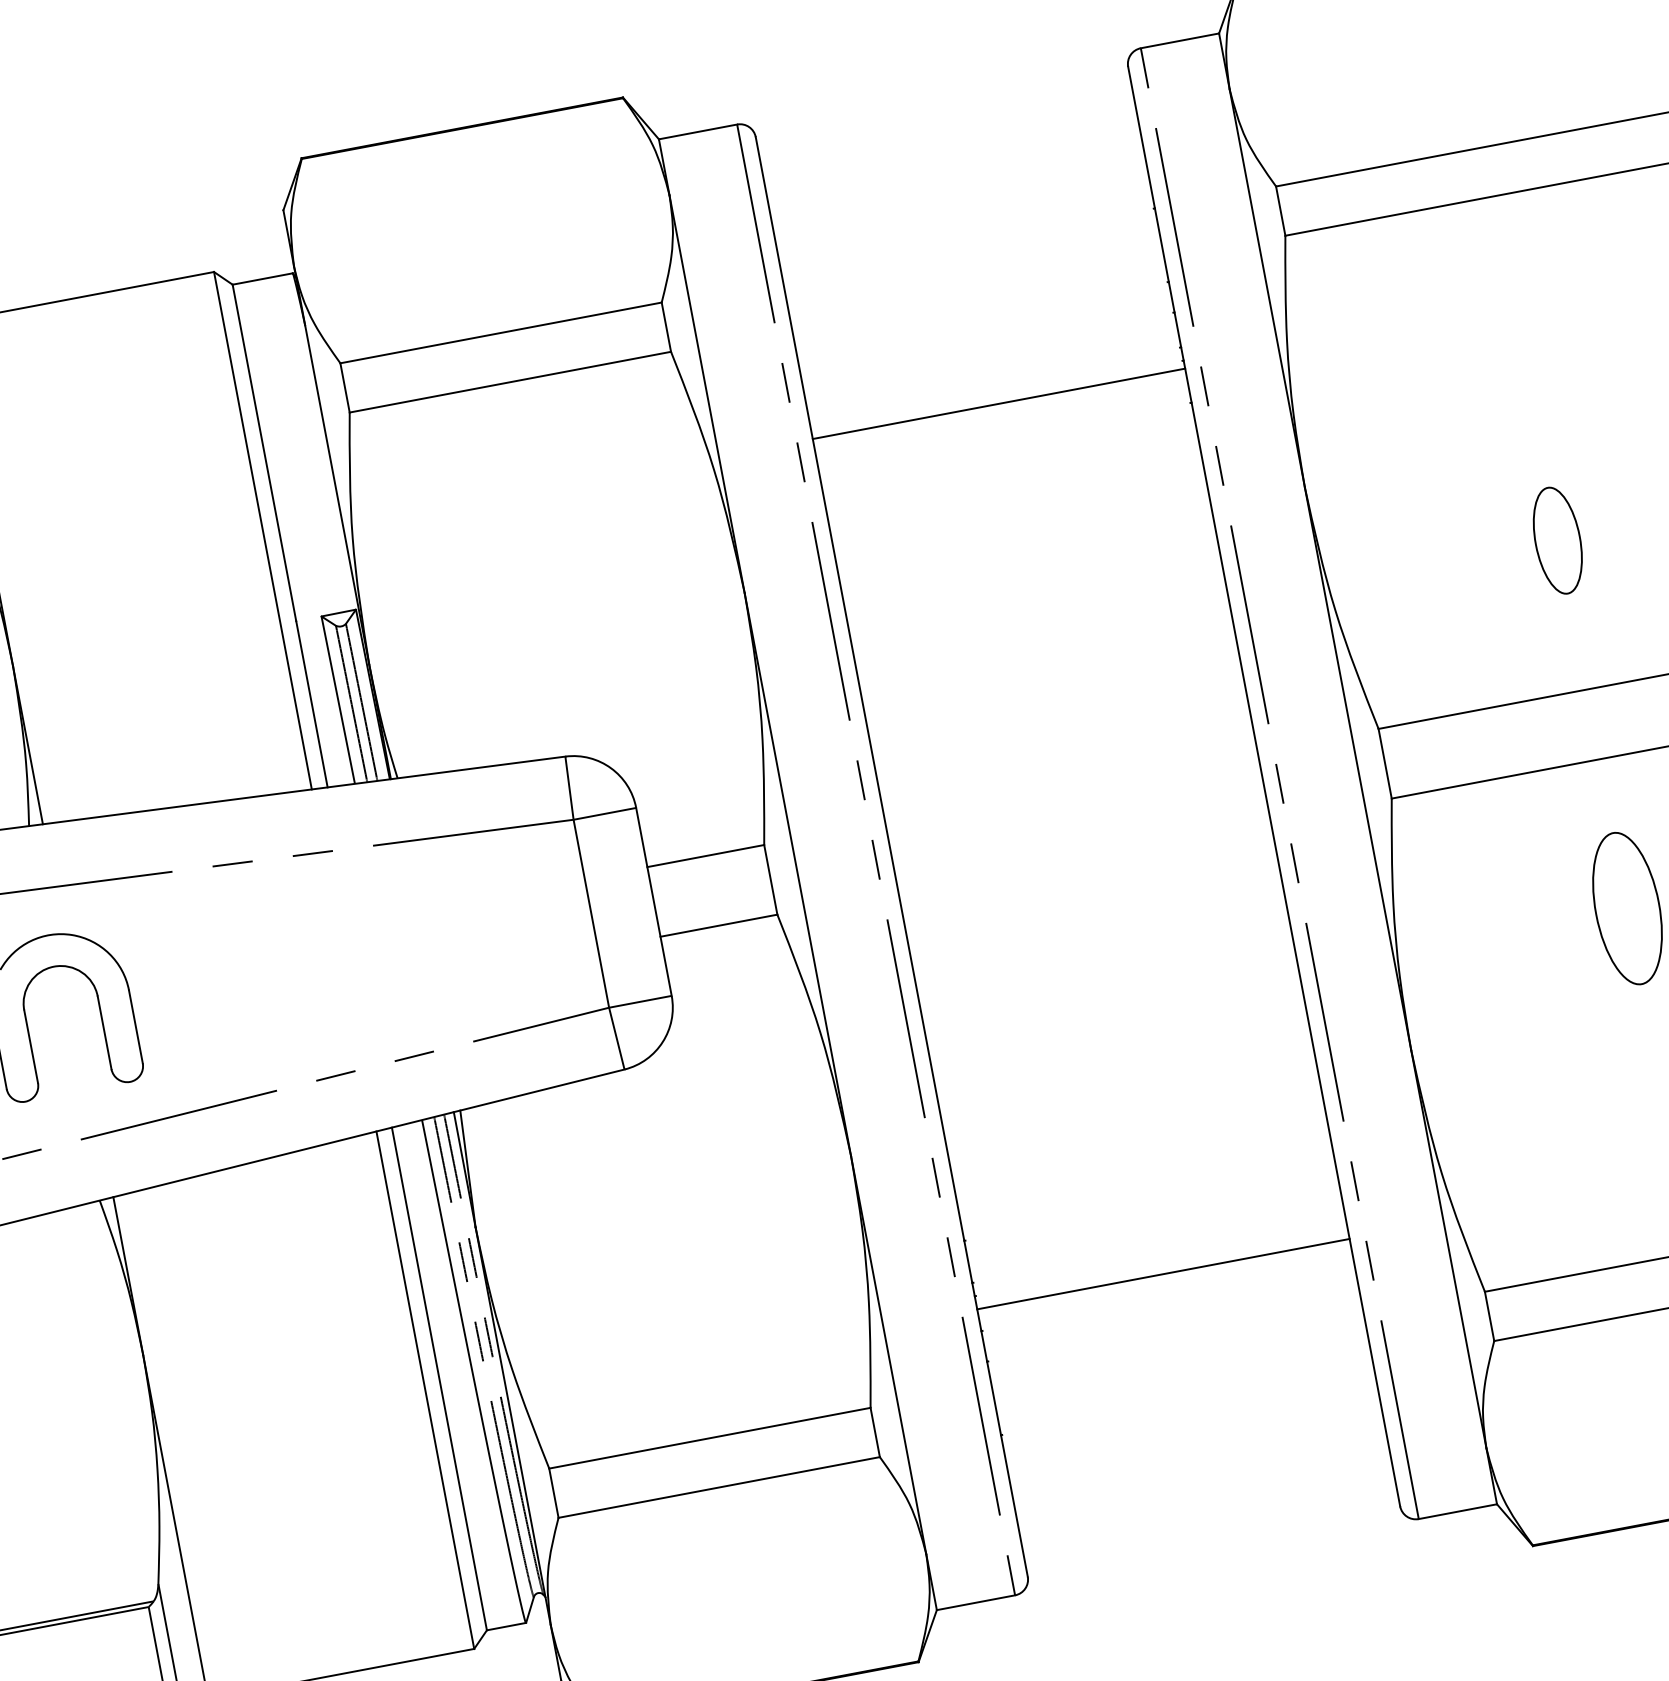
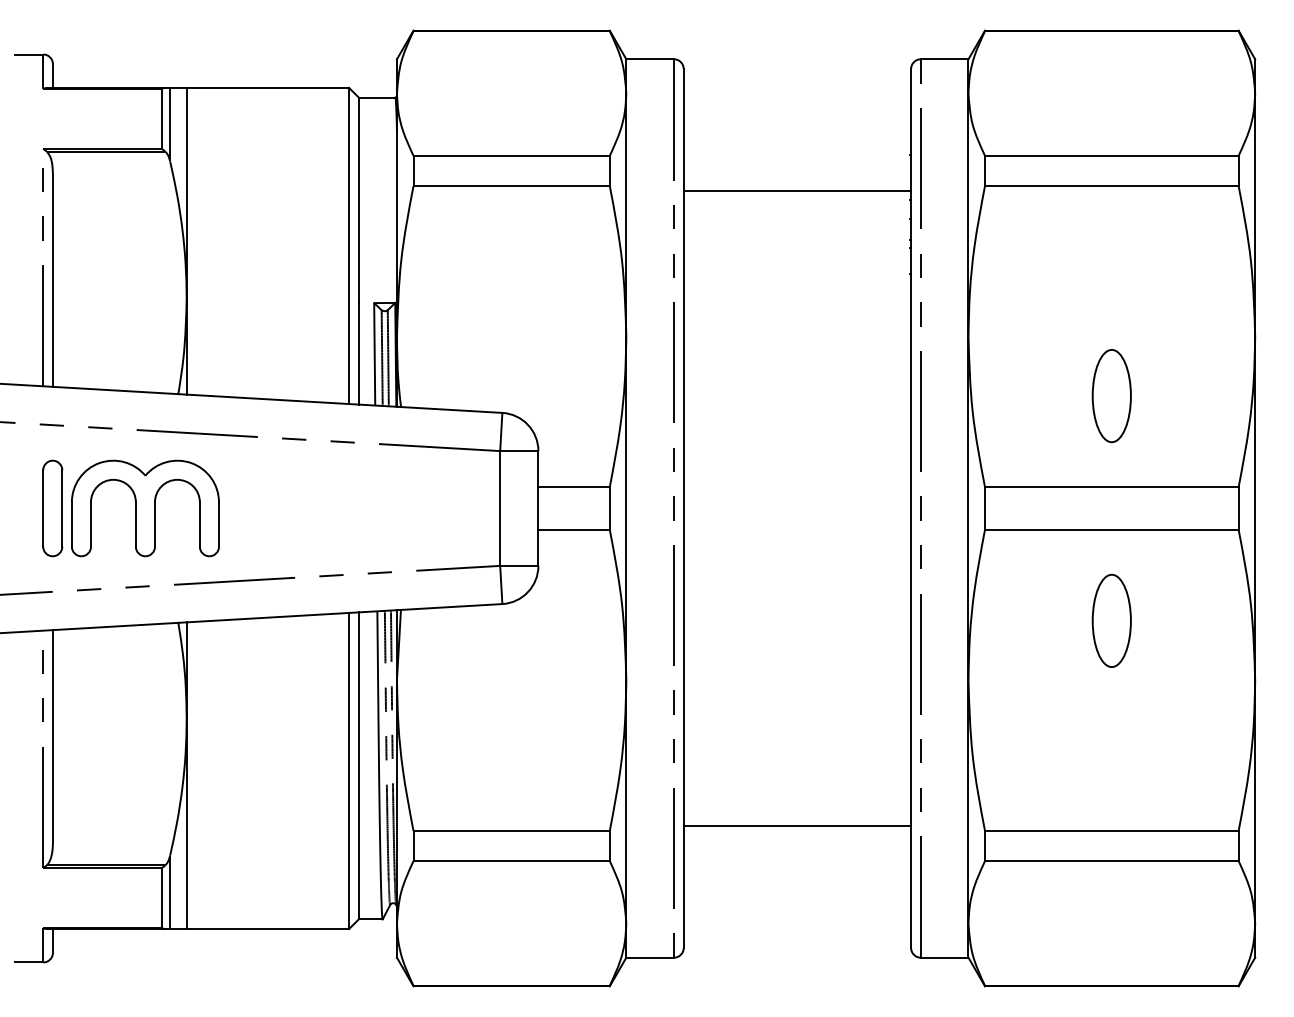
line: (999, 404) -> (797, 191), moved
part: (1557, 541) -> (1111, 396), size x1.43
line: (1163, 1273) -> (797, 825), moved

